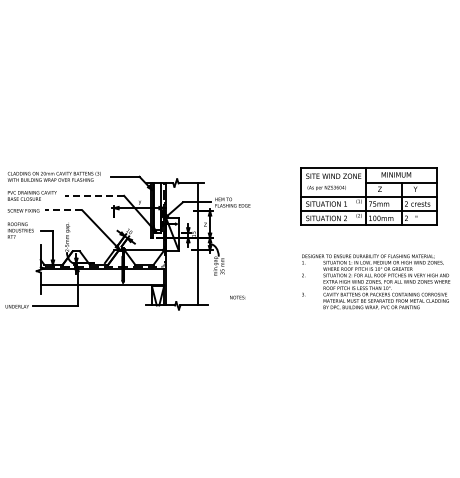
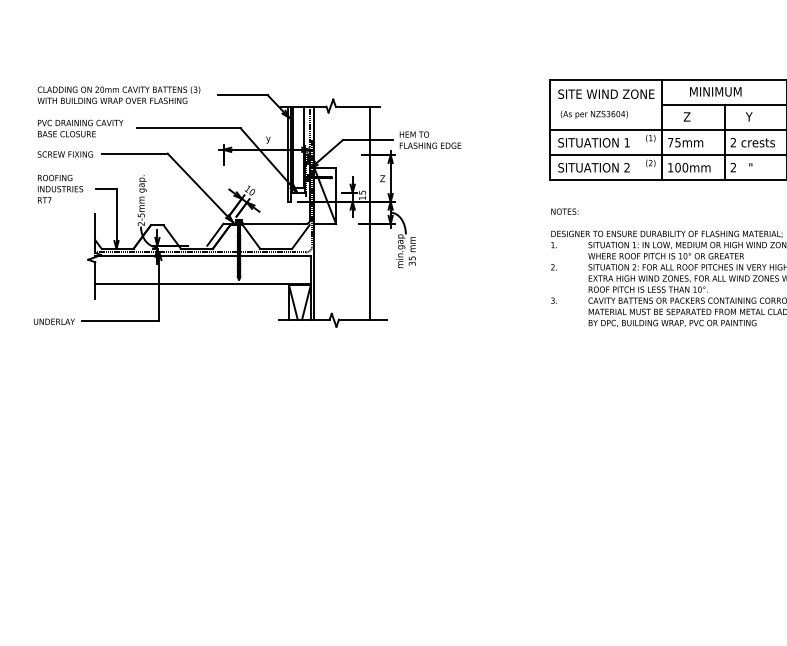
line: (94, 195) -> (189, 127), dashed -> solid
line: (63, 210) -> (134, 153), dashed -> solid
text: (237, 297) -> (564, 211), moved

